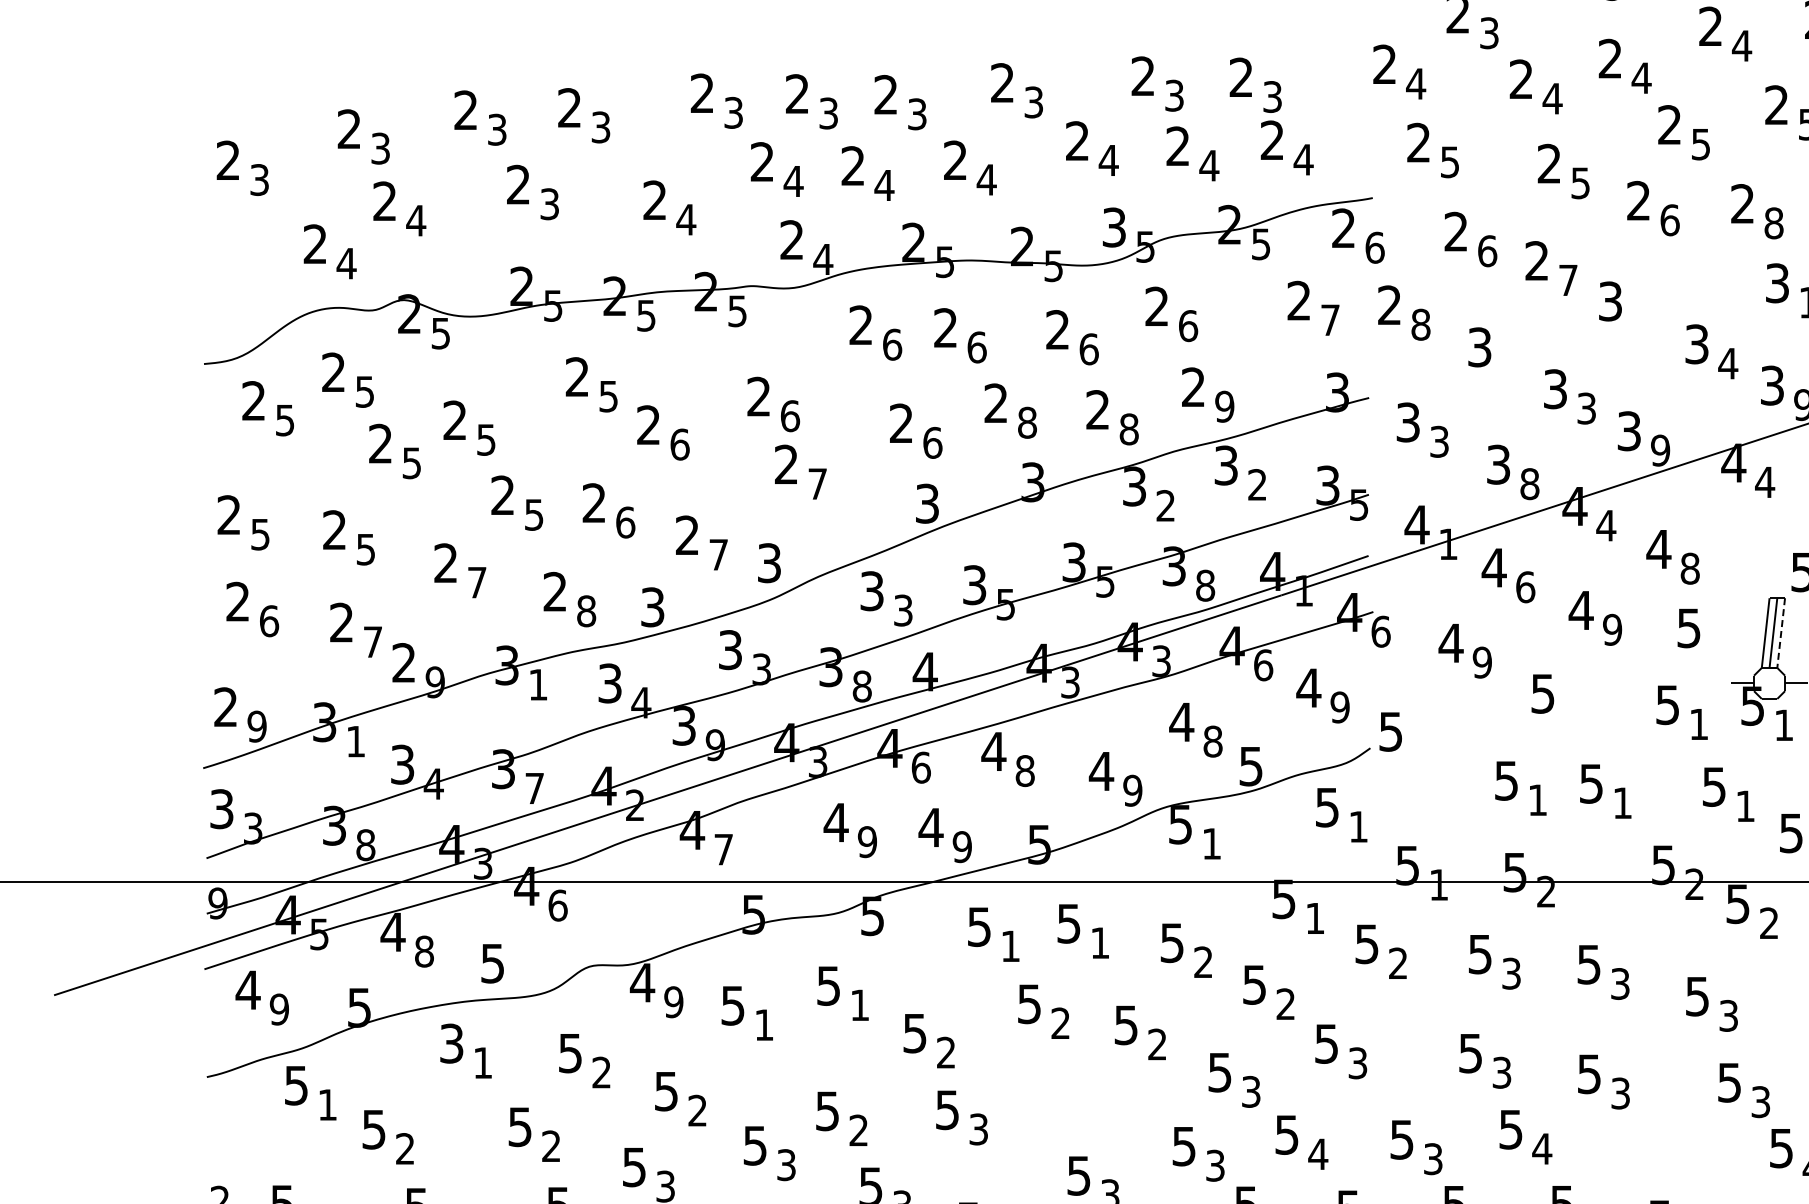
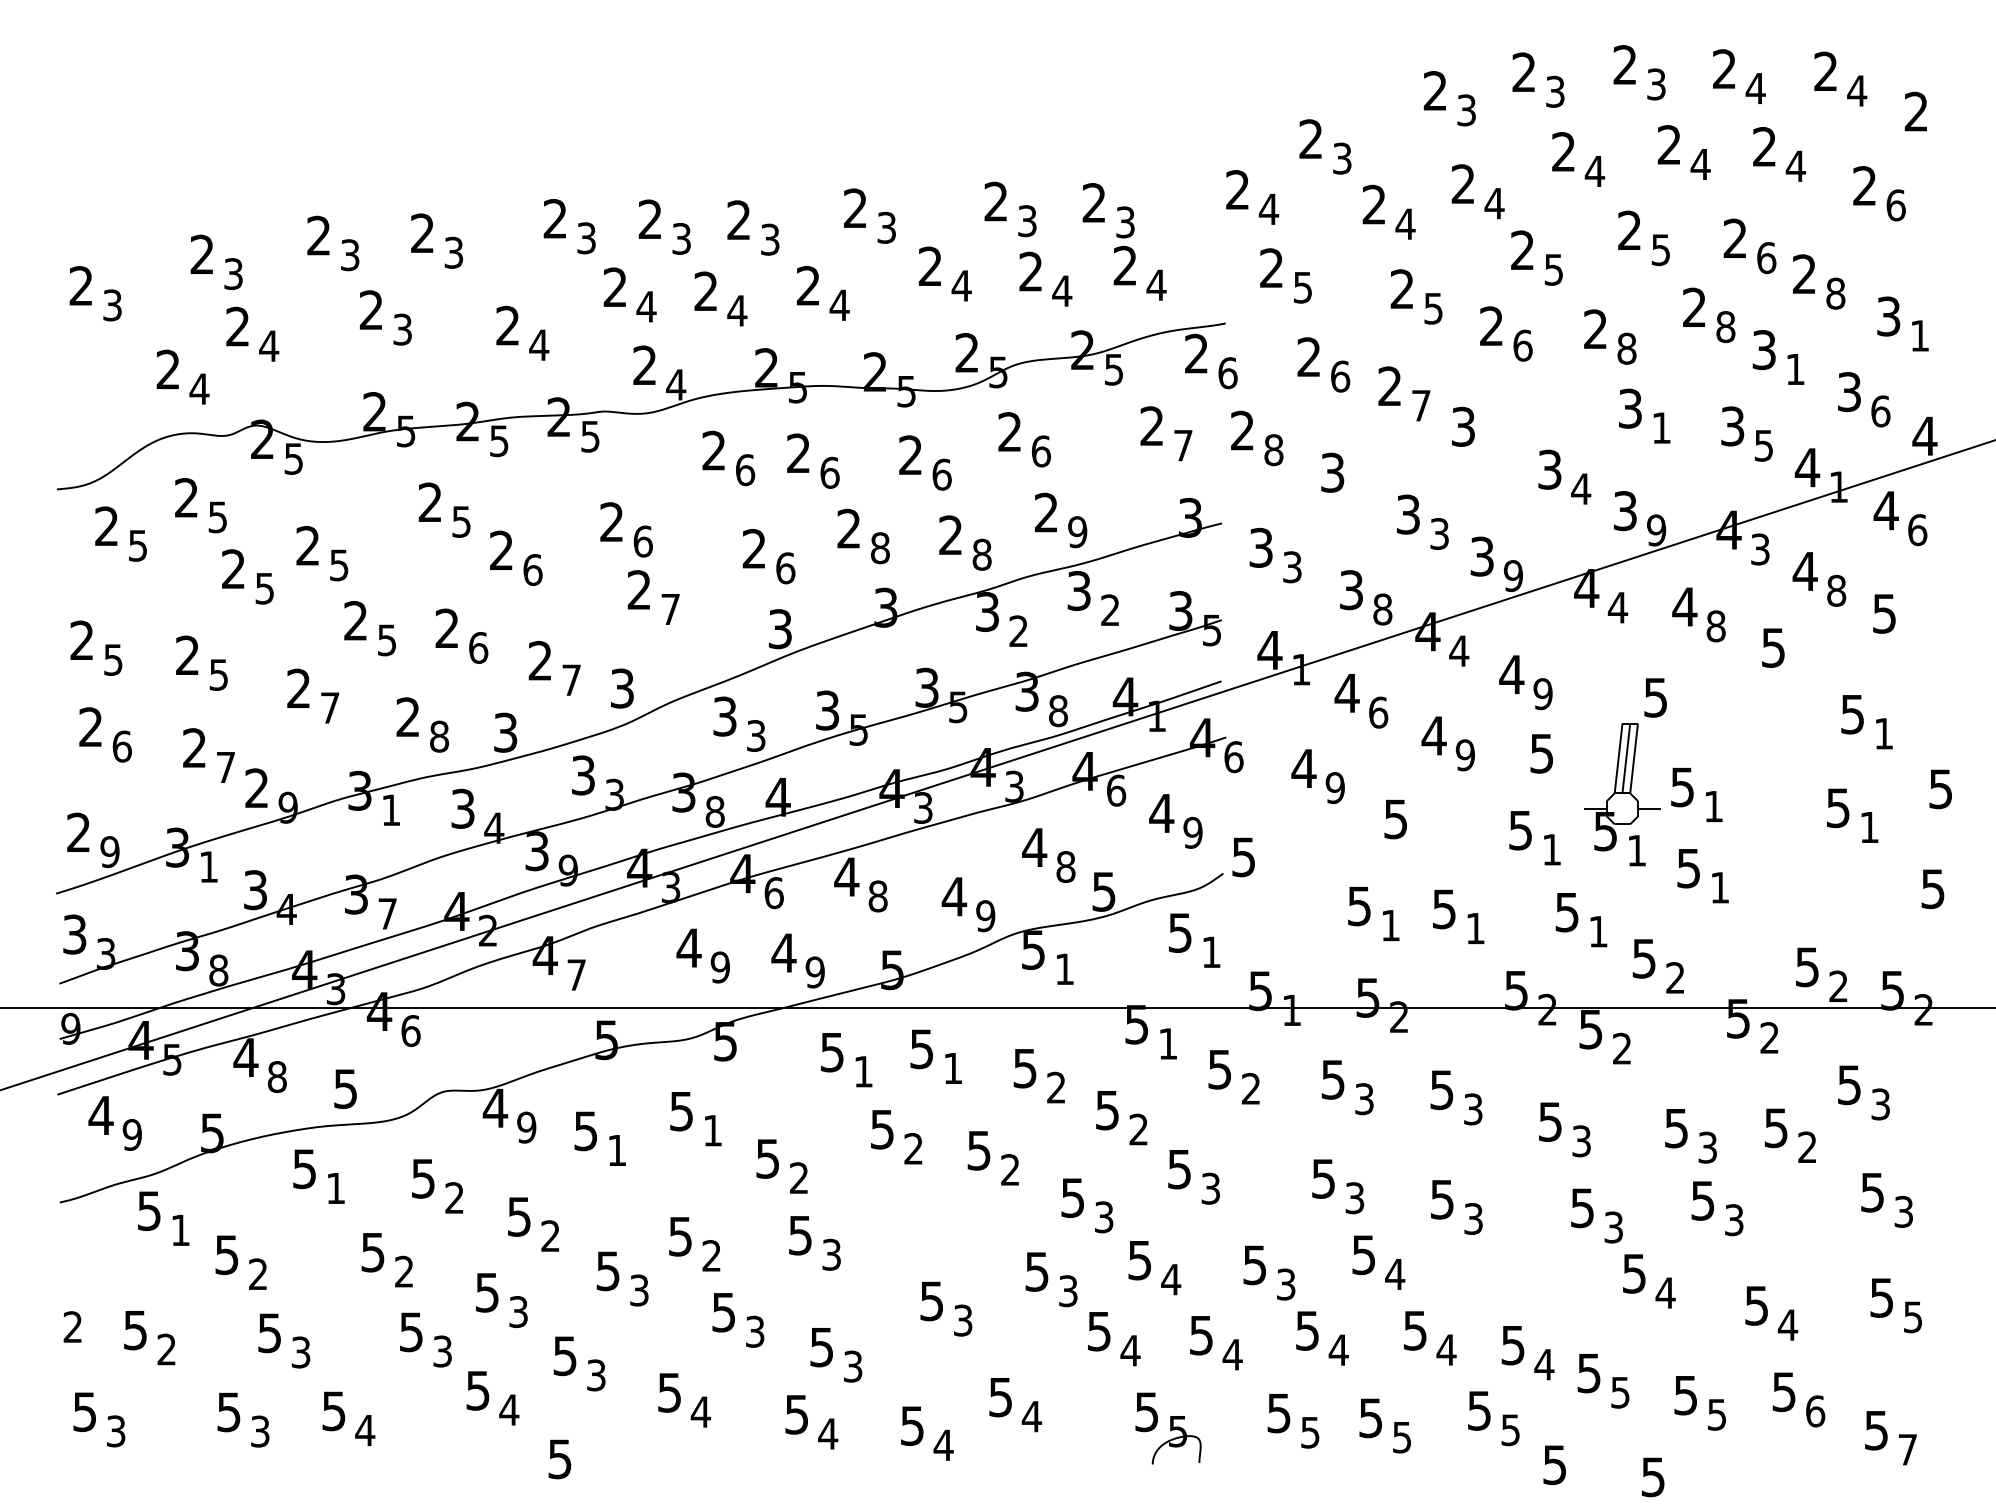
text: (1113, 227) -> (966, 352), 3 -> 2
text: (1689, 569) -> (1542, 694), 8 -> 9
line: (1781, 633) -> (1634, 758), dashed -> solid
text: (451, 1043) -> (304, 1168), 3 -> 5

